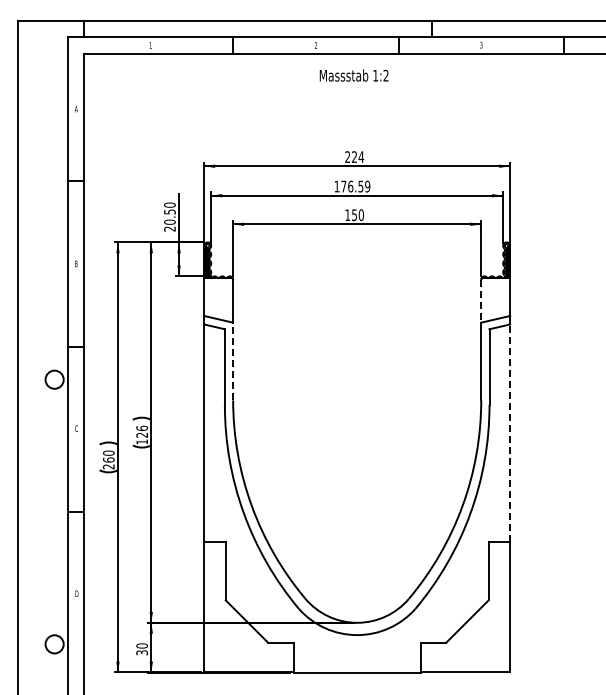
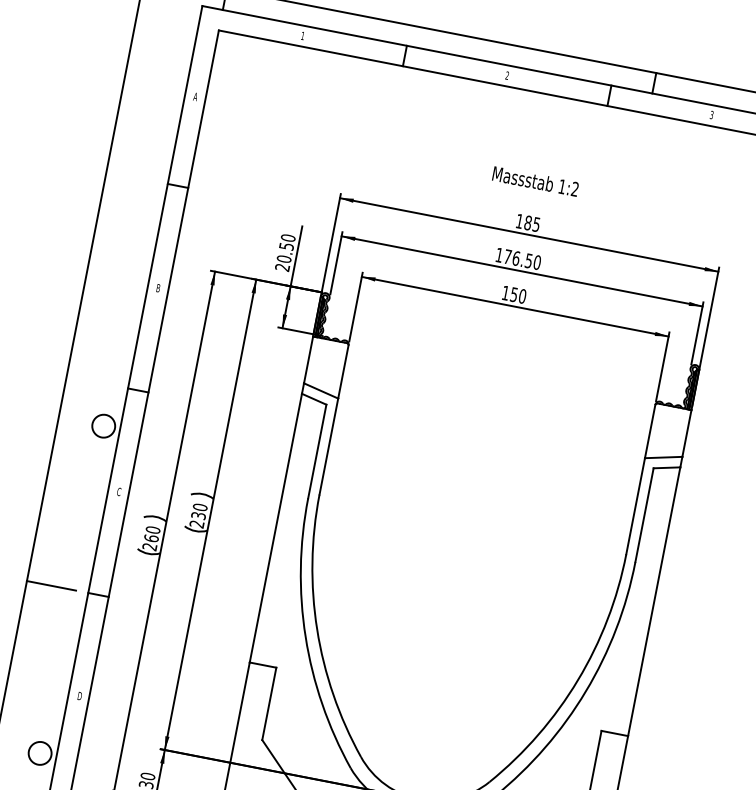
text: (353, 75) -> (534, 181), moved
text: (354, 157) -> (527, 223), 224 -> 185
text: (367, 186) -> (537, 262), 176.59 -> 176.50
line: (481, 301) -> (650, 432), dashed -> solid
line: (233, 361) -> (329, 446), dashed -> solid
line: (510, 433) -> (654, 602), dashed -> solid
text: (142, 434) -> (199, 515), 126 -> 230
line: (37, 512) -> (50, 586), added

